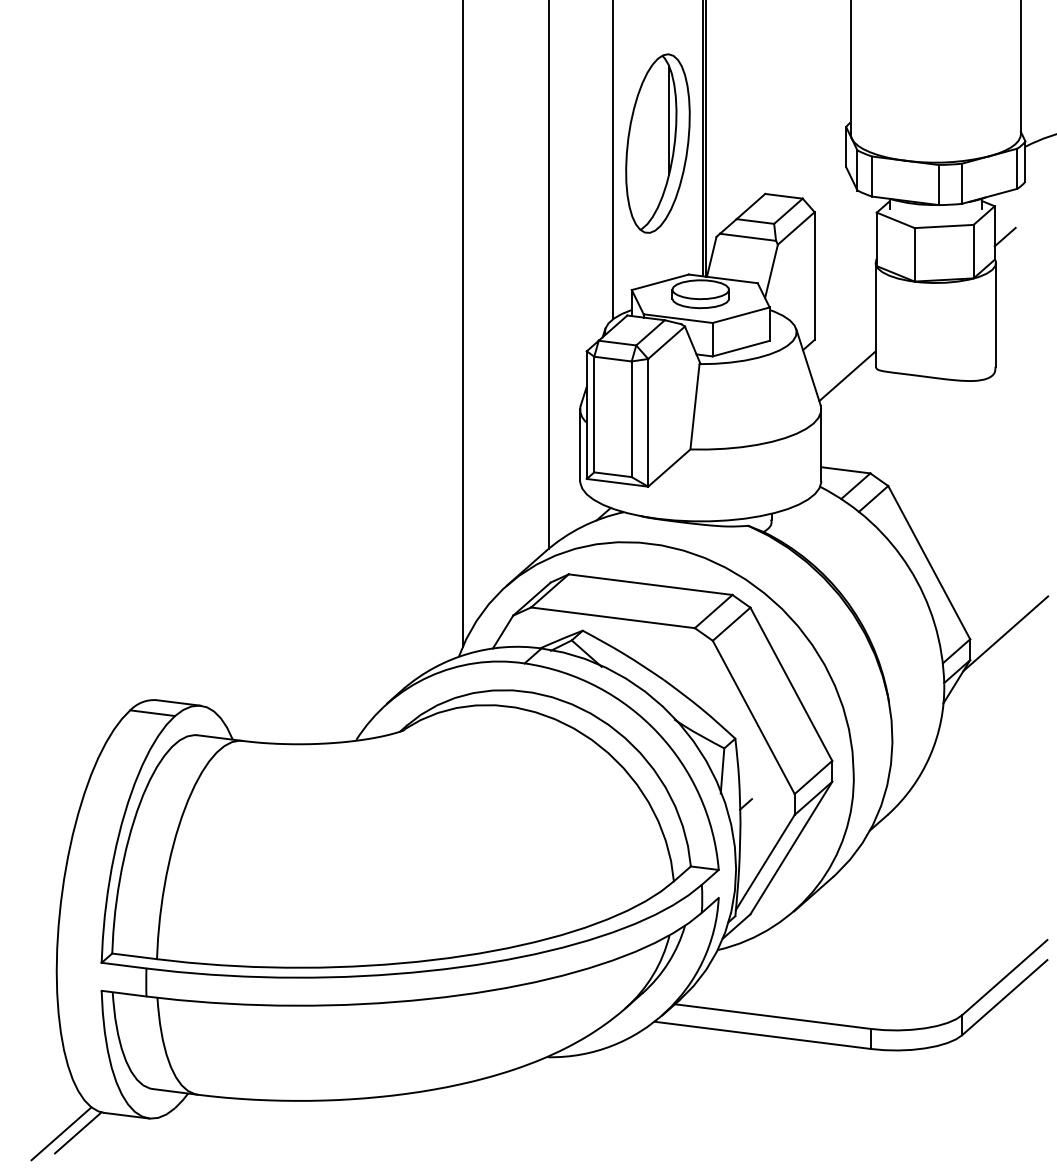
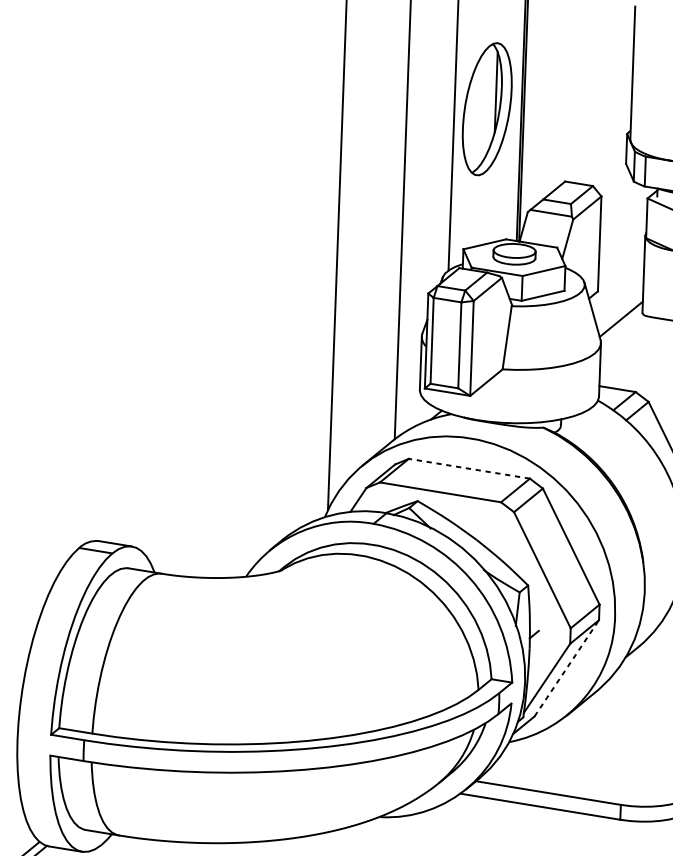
part: (657, 143) -> (486, 109), moved
line: (650, 584) -> (469, 468), solid -> dashed
line: (791, 848) -> (566, 668), solid -> dashed

